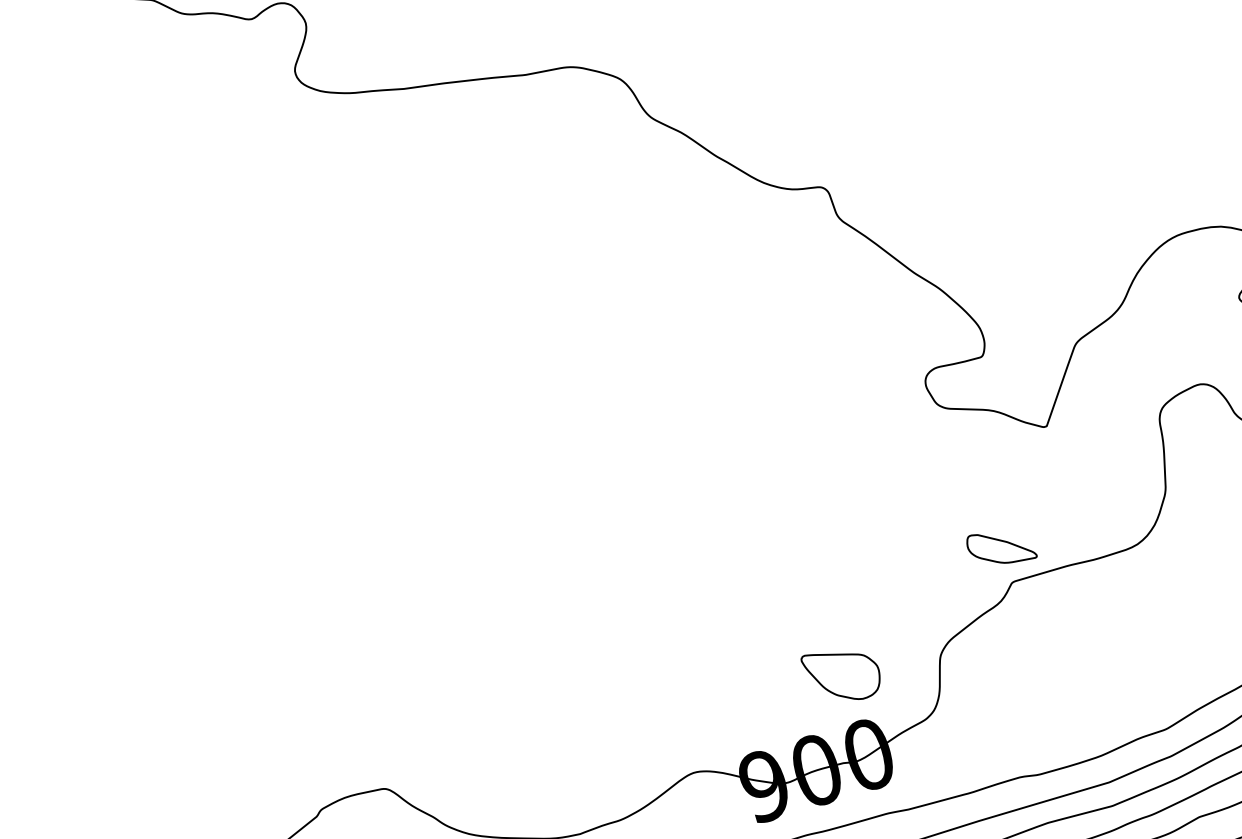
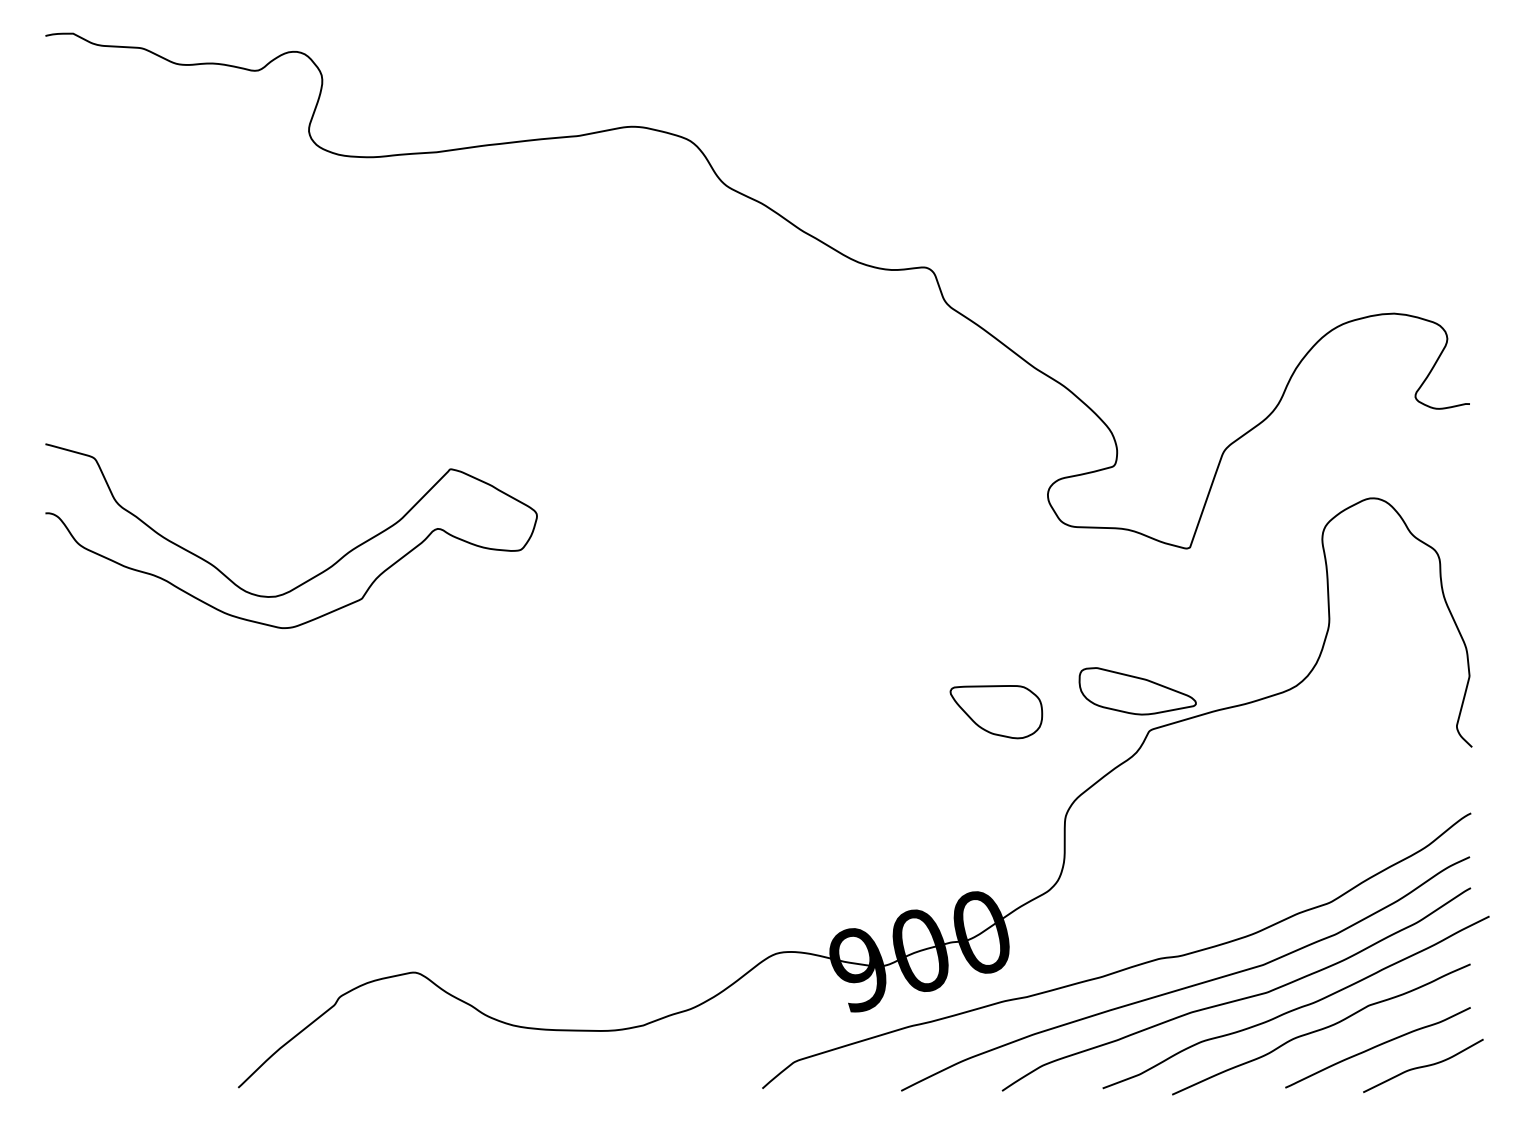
curve: (301, 449) -> (316, 574), added
part: (1001, 549) -> (1137, 691), size x1.43
part: (840, 677) -> (996, 712), moved

